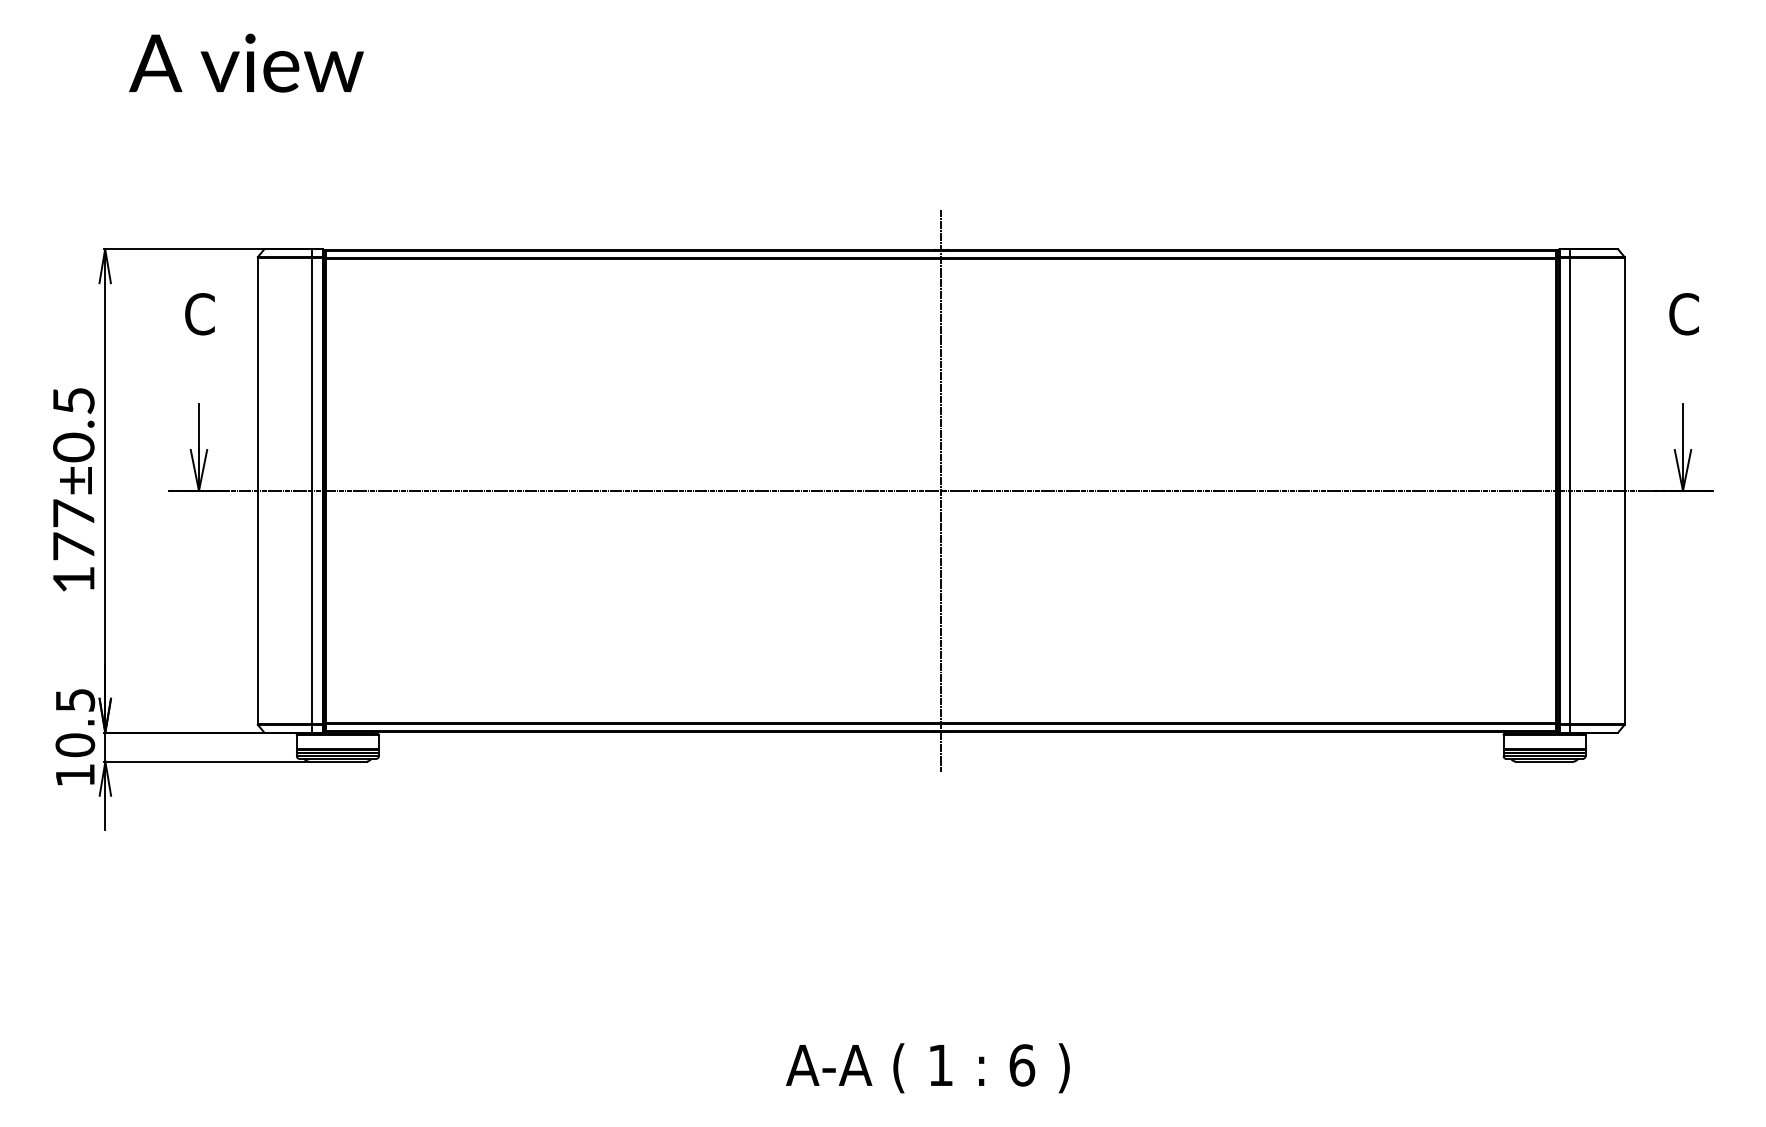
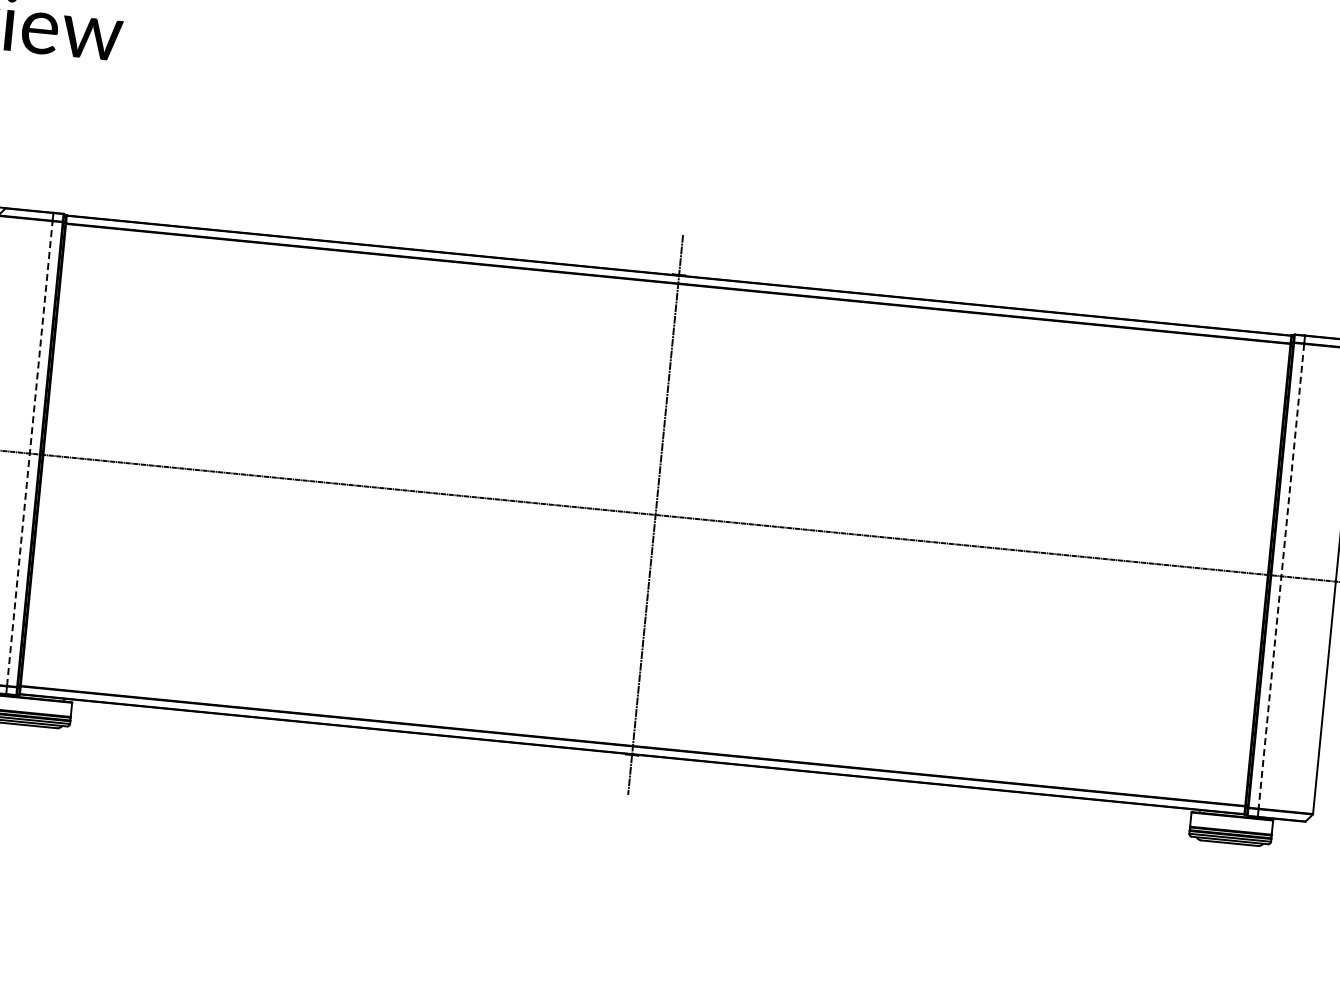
line: (312, 490) -> (29, 453), solid -> dashed
line: (1570, 491) -> (1281, 576), solid -> dashed

